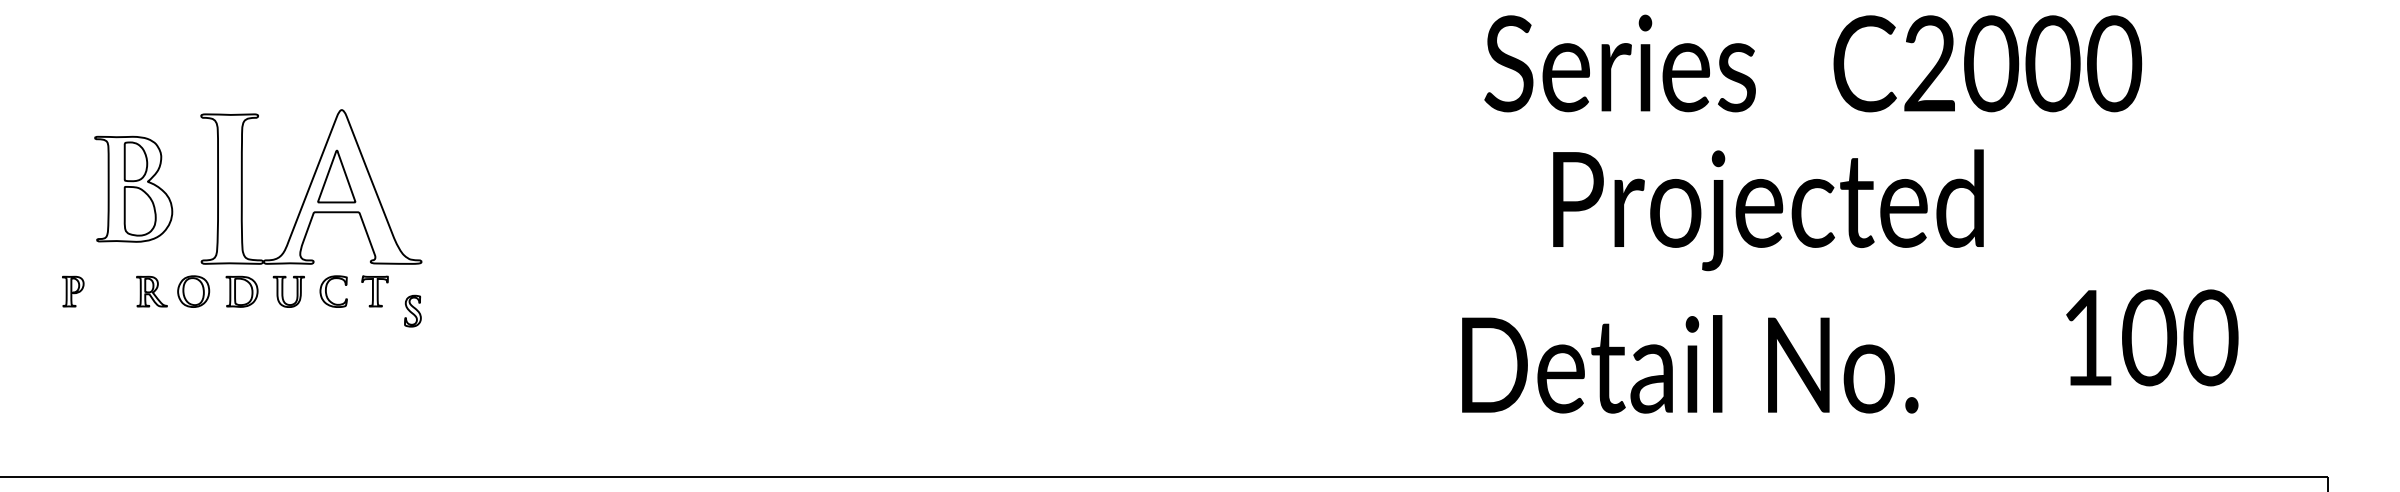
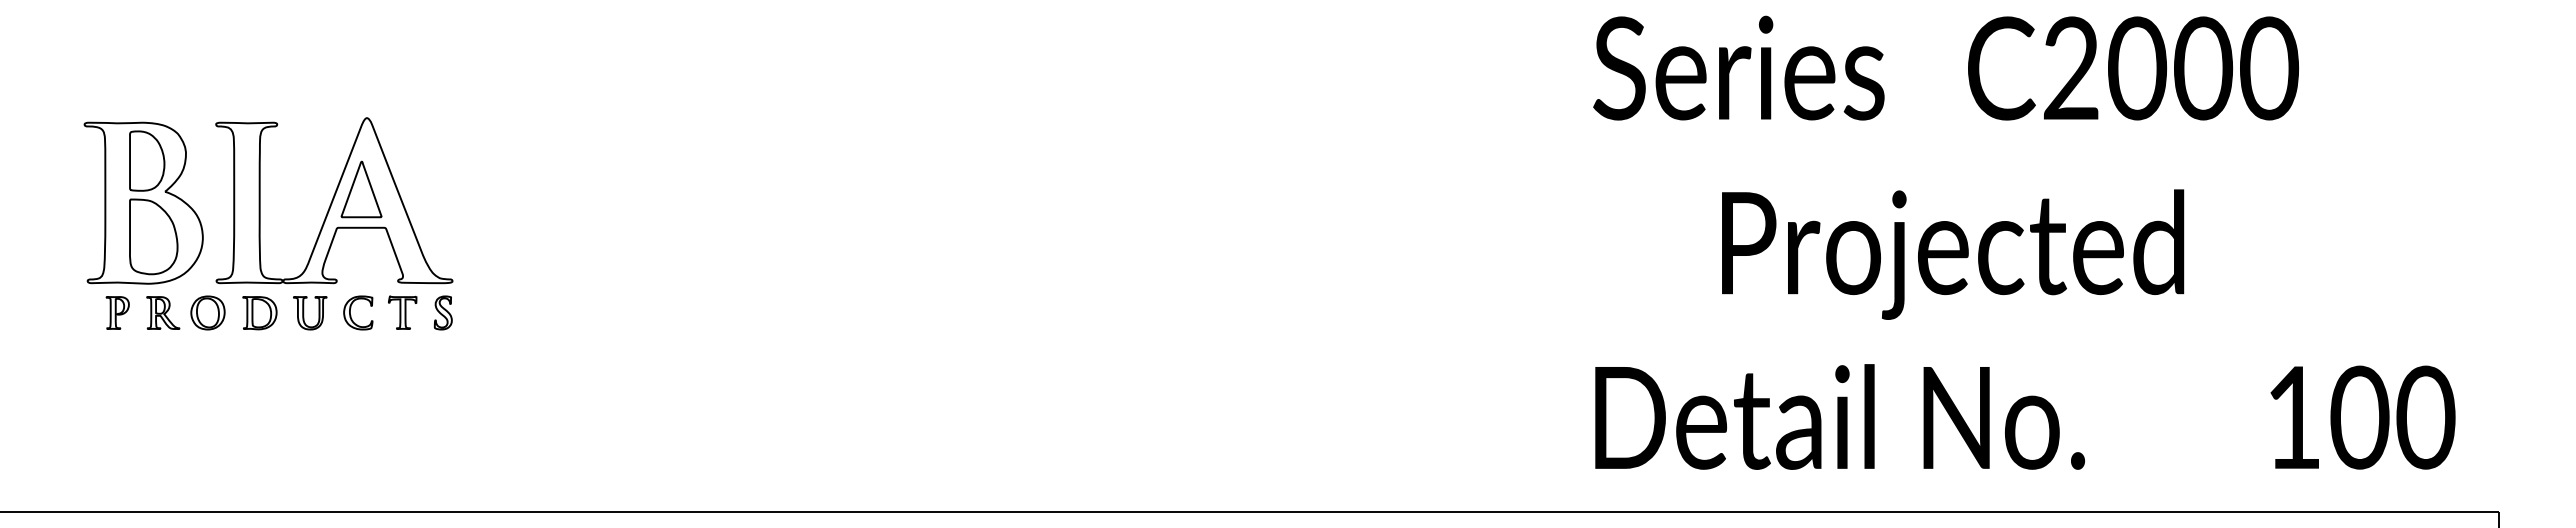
part: (133, 188) -> (143, 202), size x1.43
text: (1768, 210) -> (1953, 254), moved
part: (72, 291) -> (117, 312), moved
part: (412, 310) -> (442, 312), moved
text: (2151, 337) -> (2362, 417), moved
text: (1690, 363) -> (1840, 416), moved

